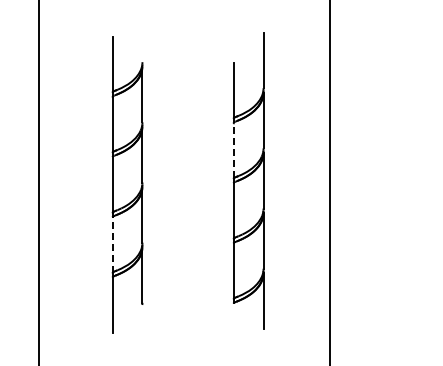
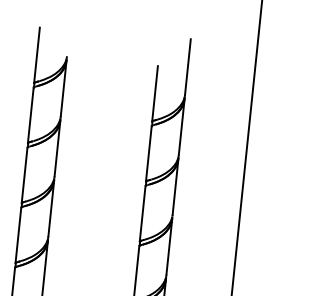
line: (233, 150) -> (148, 153), dashed -> solid
line: (112, 244) -> (18, 234), dashed -> solid

